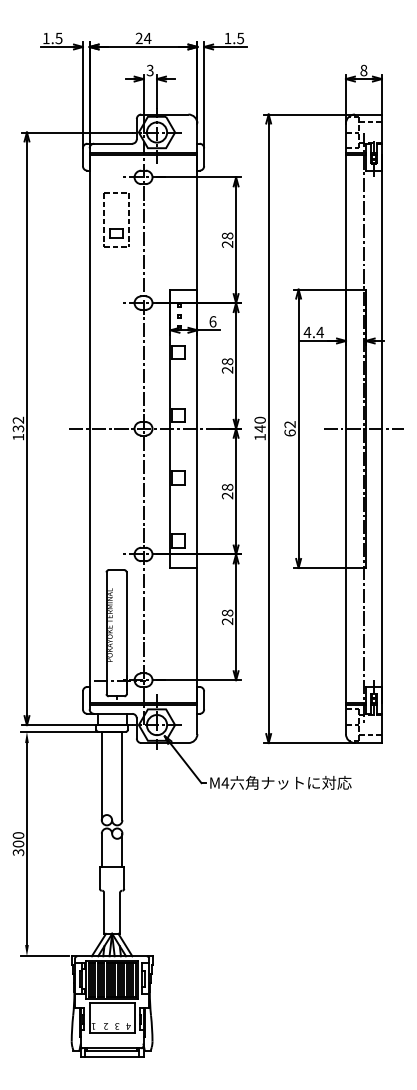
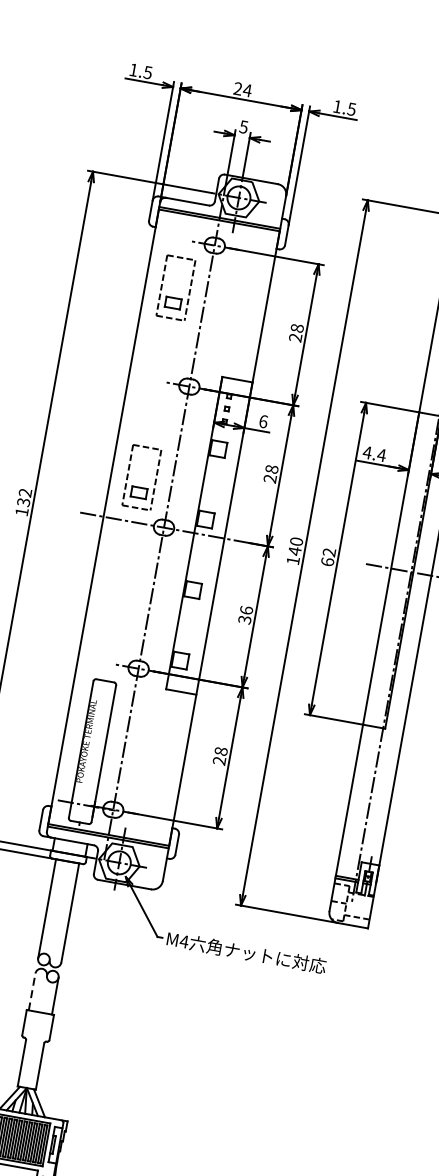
text: (150, 69) -> (244, 125), 3 -> 5
part: (116, 397) -> (140, 487), added
text: (227, 491) -> (245, 614), 28 -> 36
line: (101, 849) -> (31, 991), solid -> dashed

